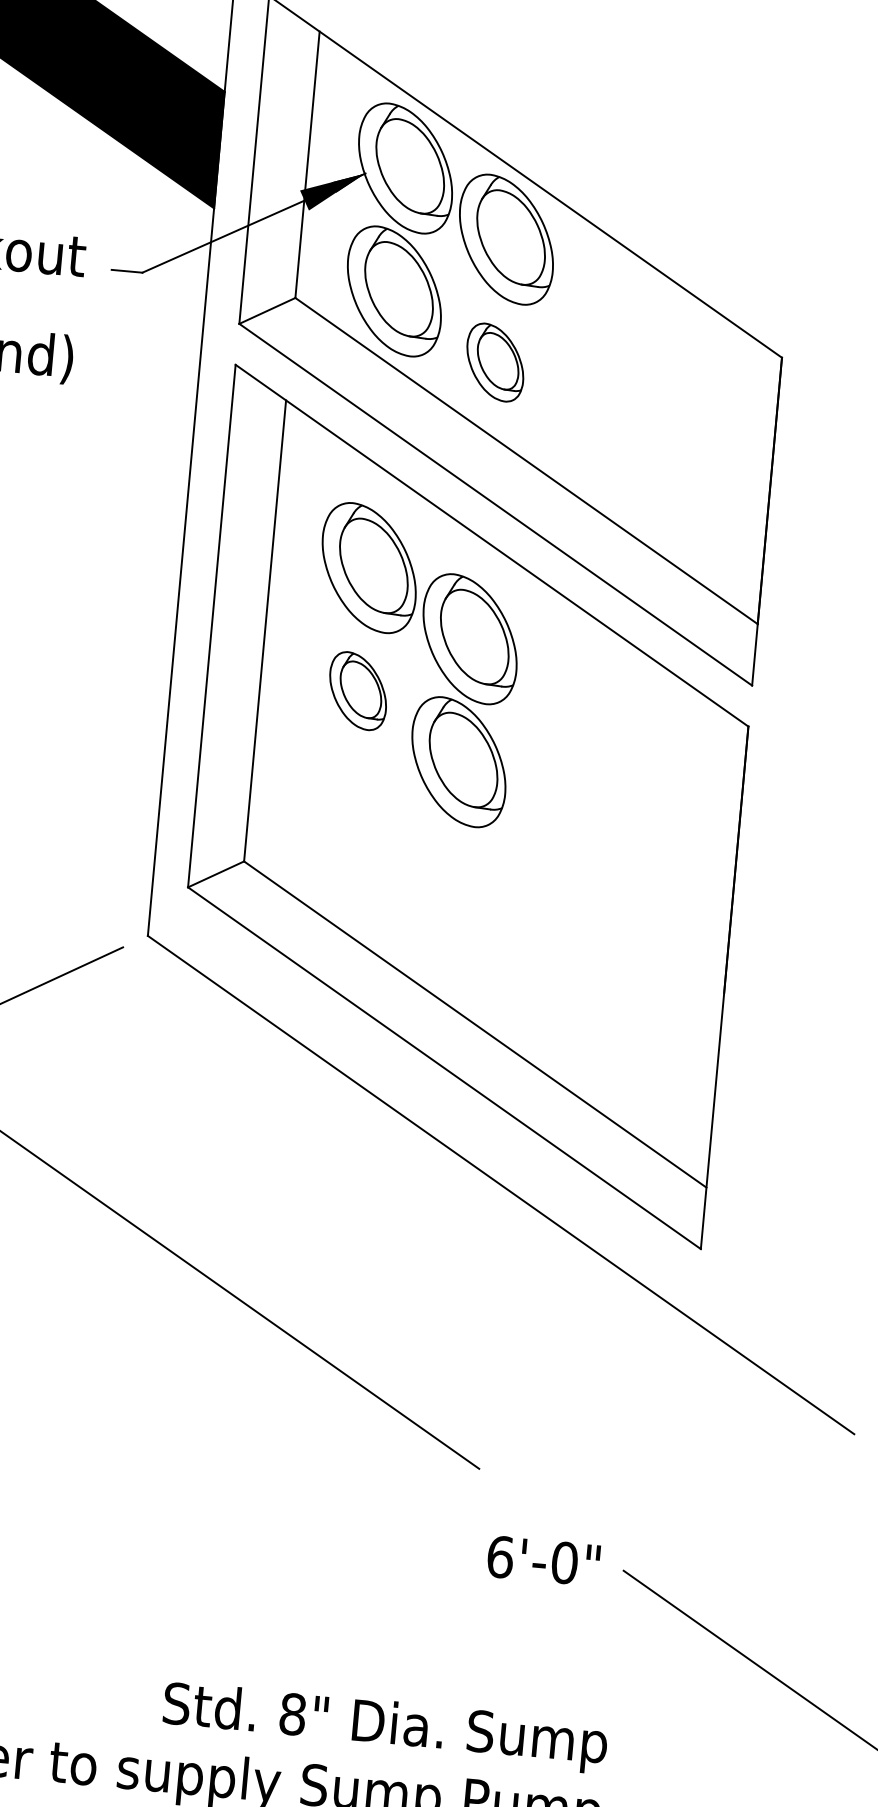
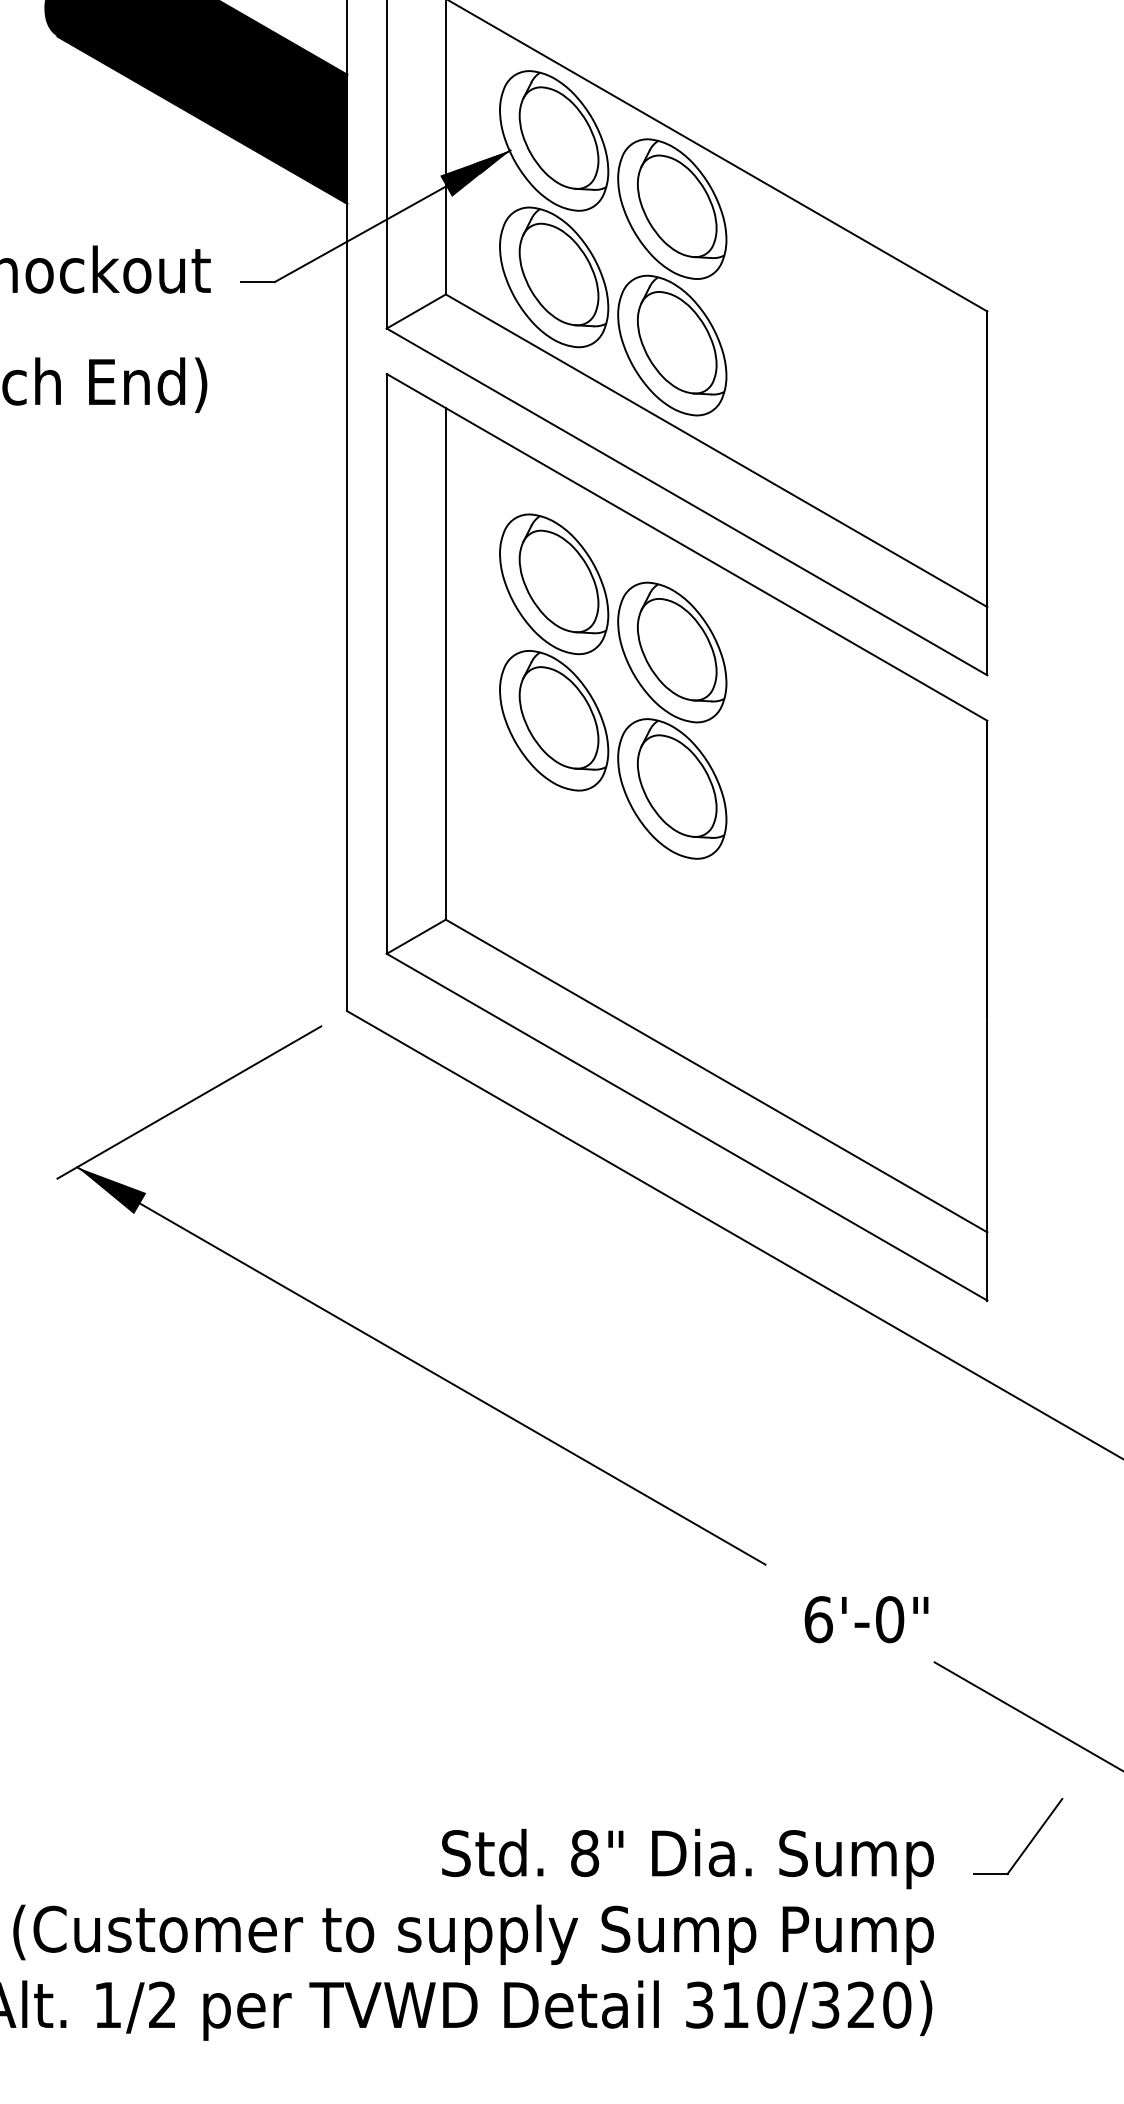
part: (495, 362) -> (672, 345), size x1.67
part: (358, 690) -> (554, 720), size x1.67
text: (543, 1560) -> (866, 1619), moved
part: (692, 1742) -> (1027, 1844), added

